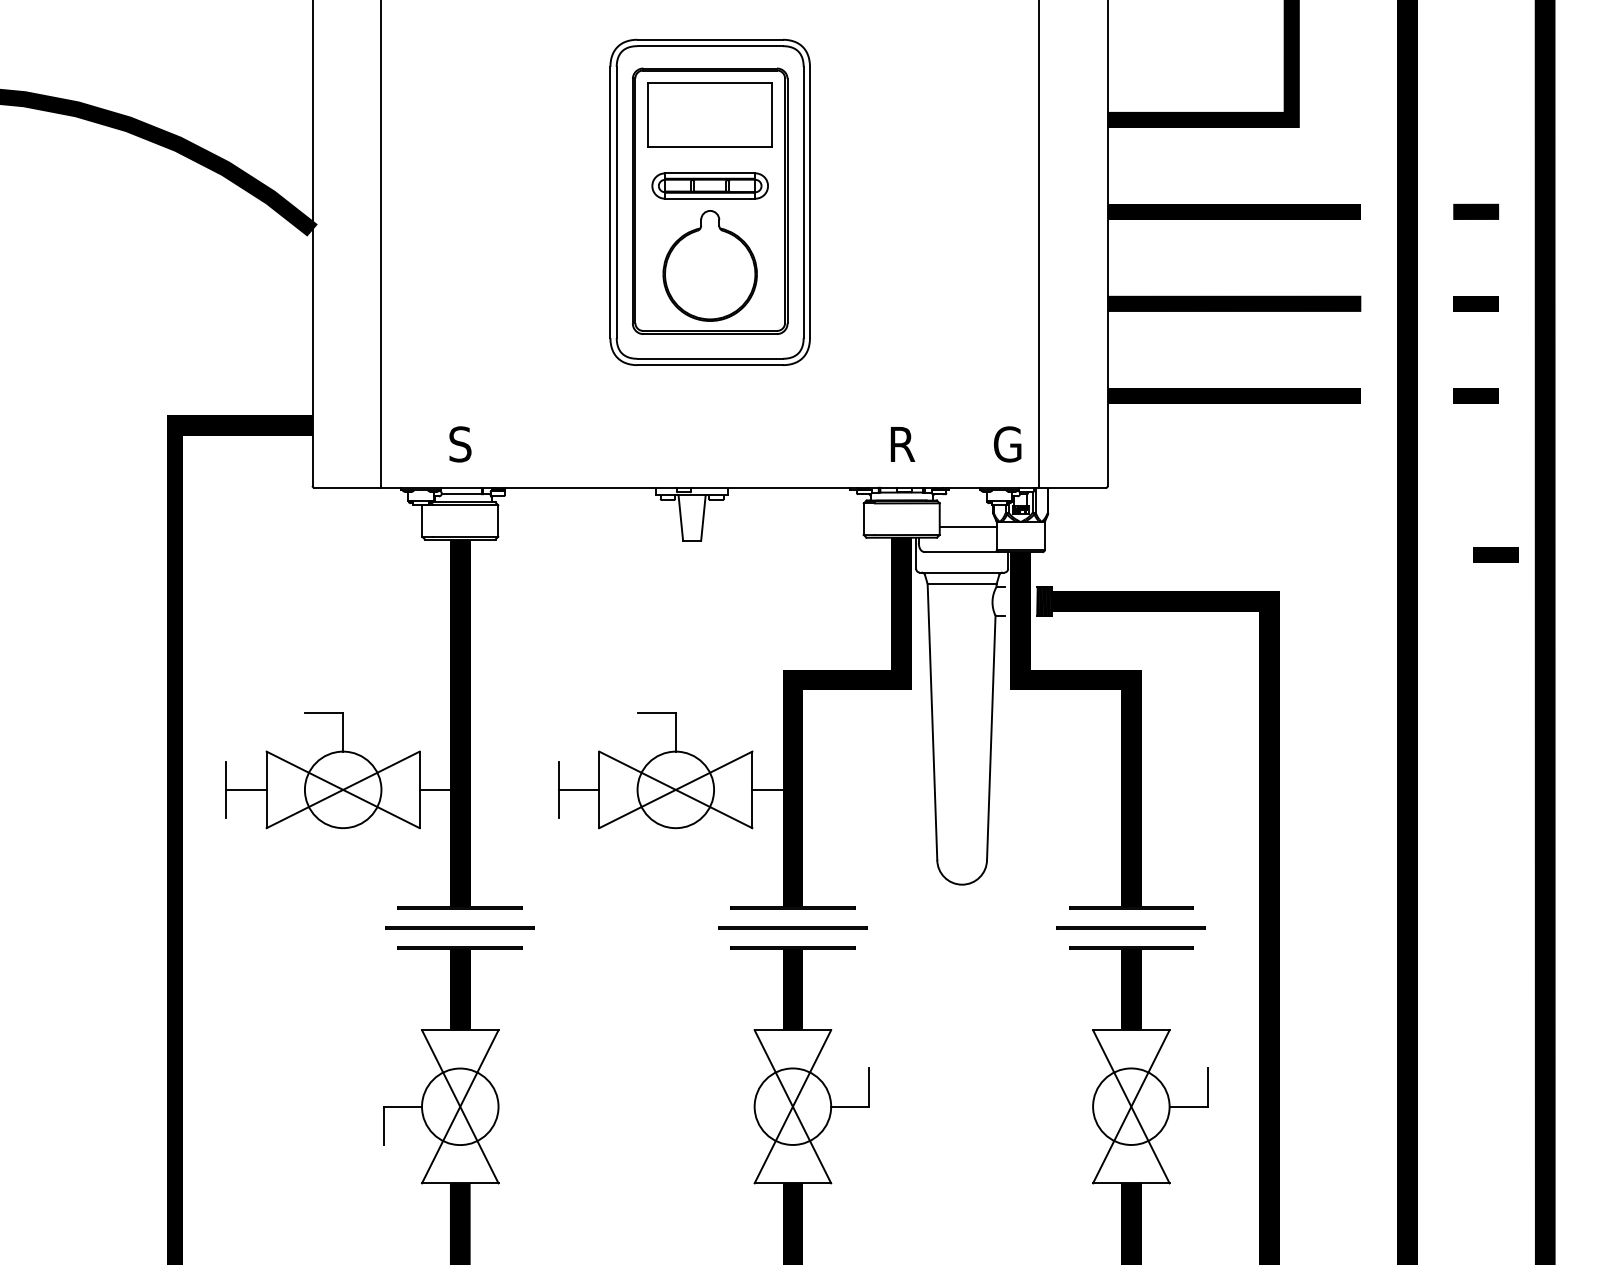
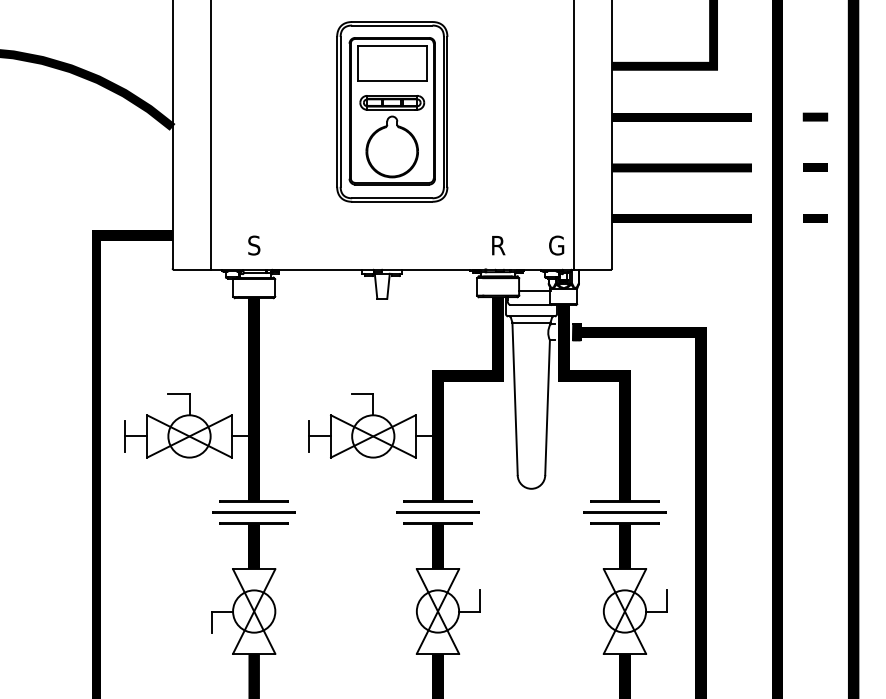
line: (1496, 554) -> (826, 306), removed

